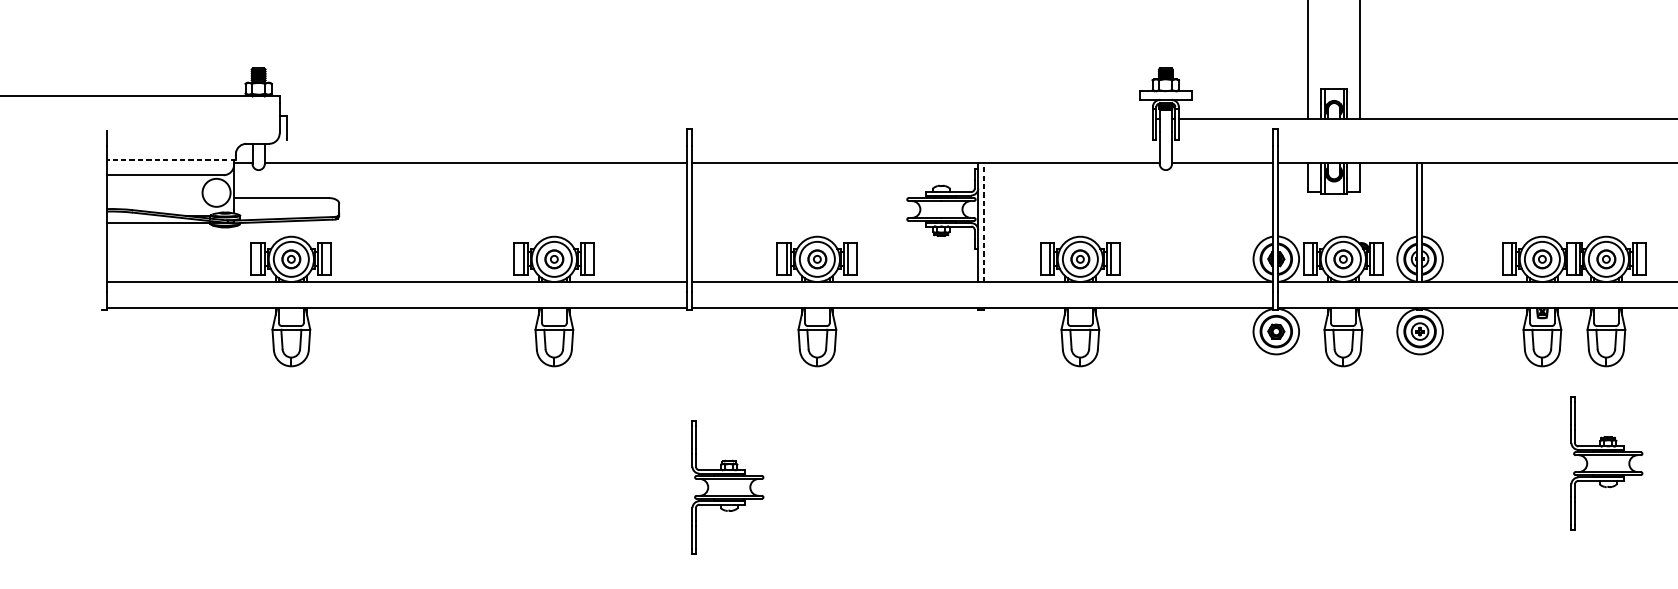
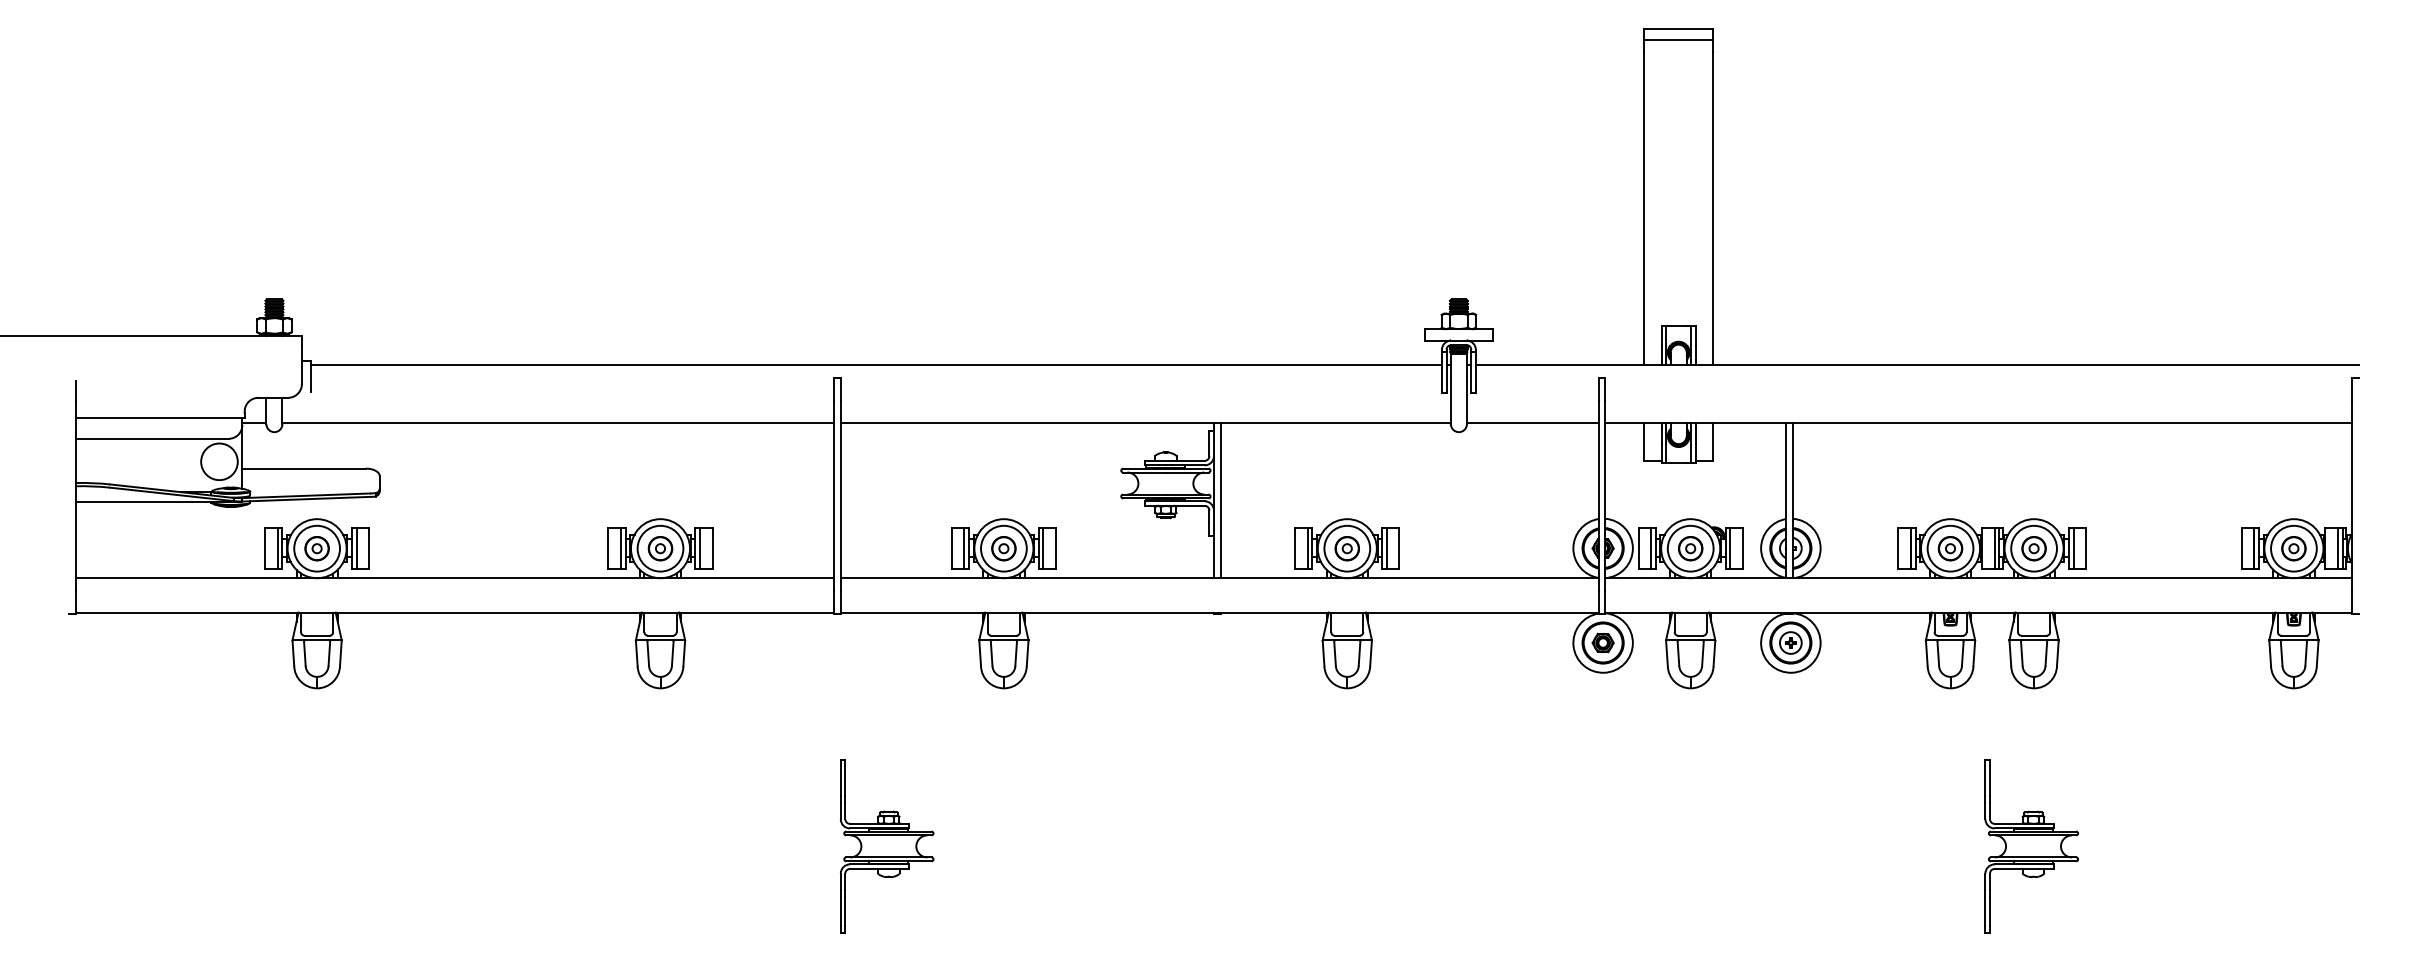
line: (719, 119) -> (876, 365), added
line: (170, 159) -> (159, 418), dashed -> solid
line: (983, 222) -> (1220, 500), dashed -> solid
part: (1606, 463) -> (2031, 846), moved

